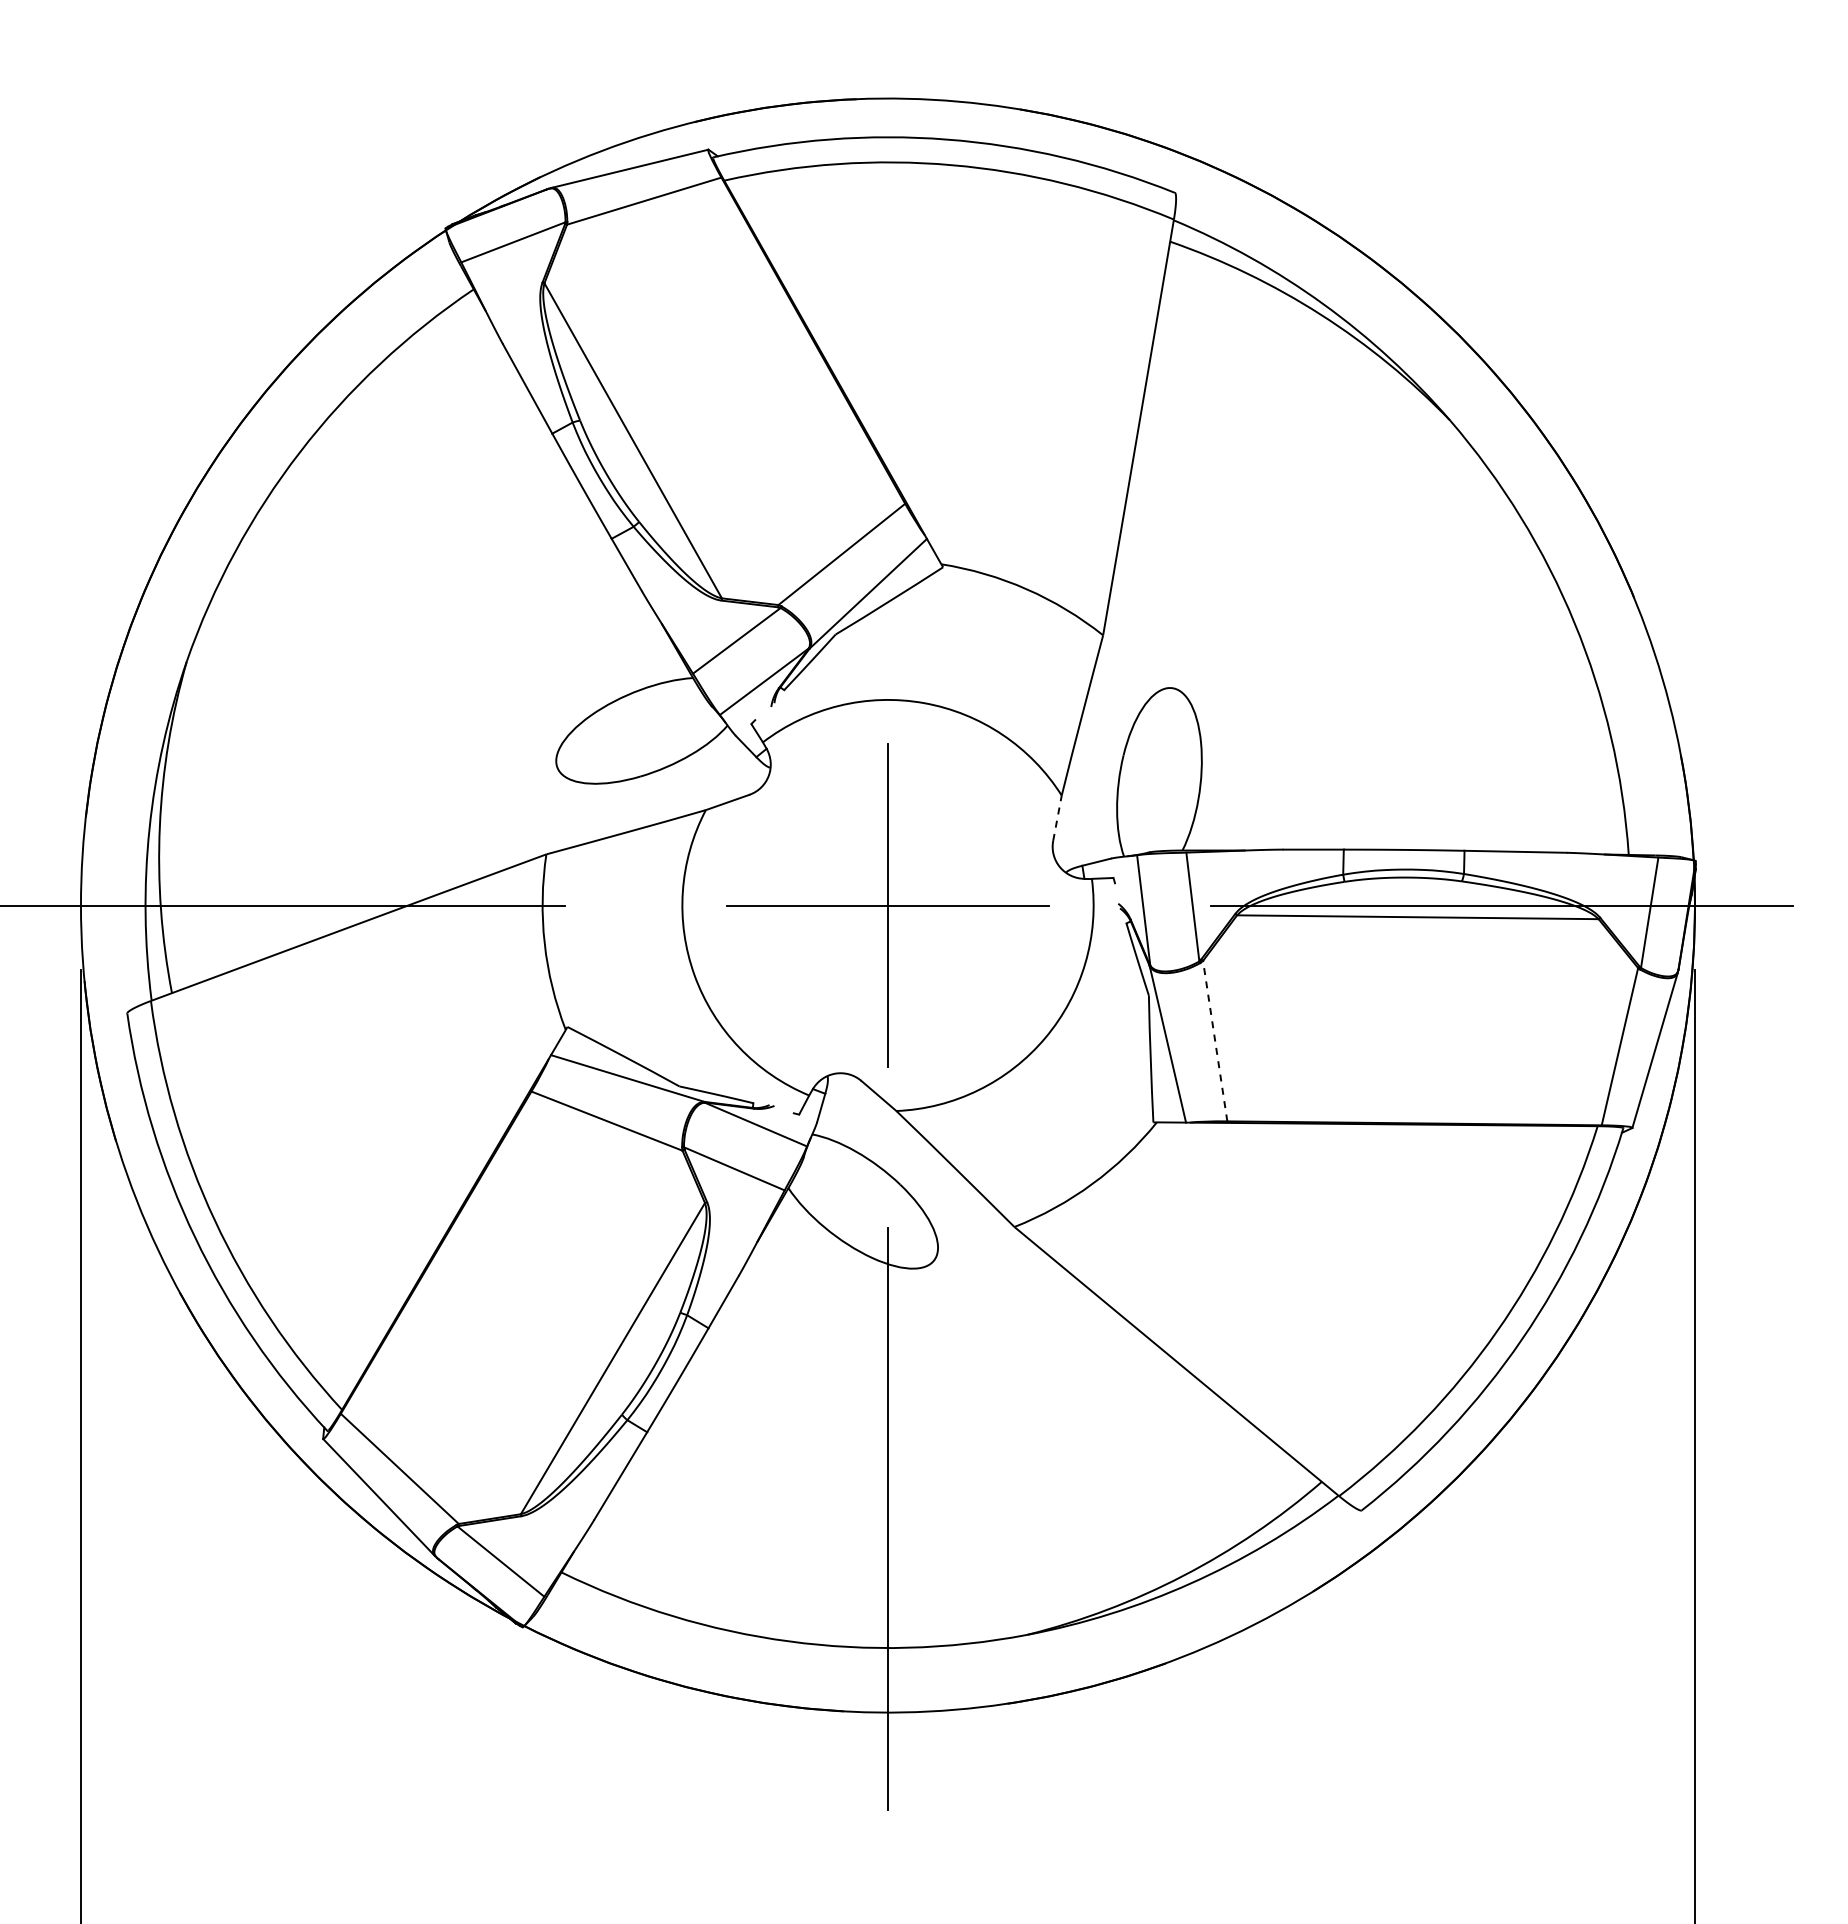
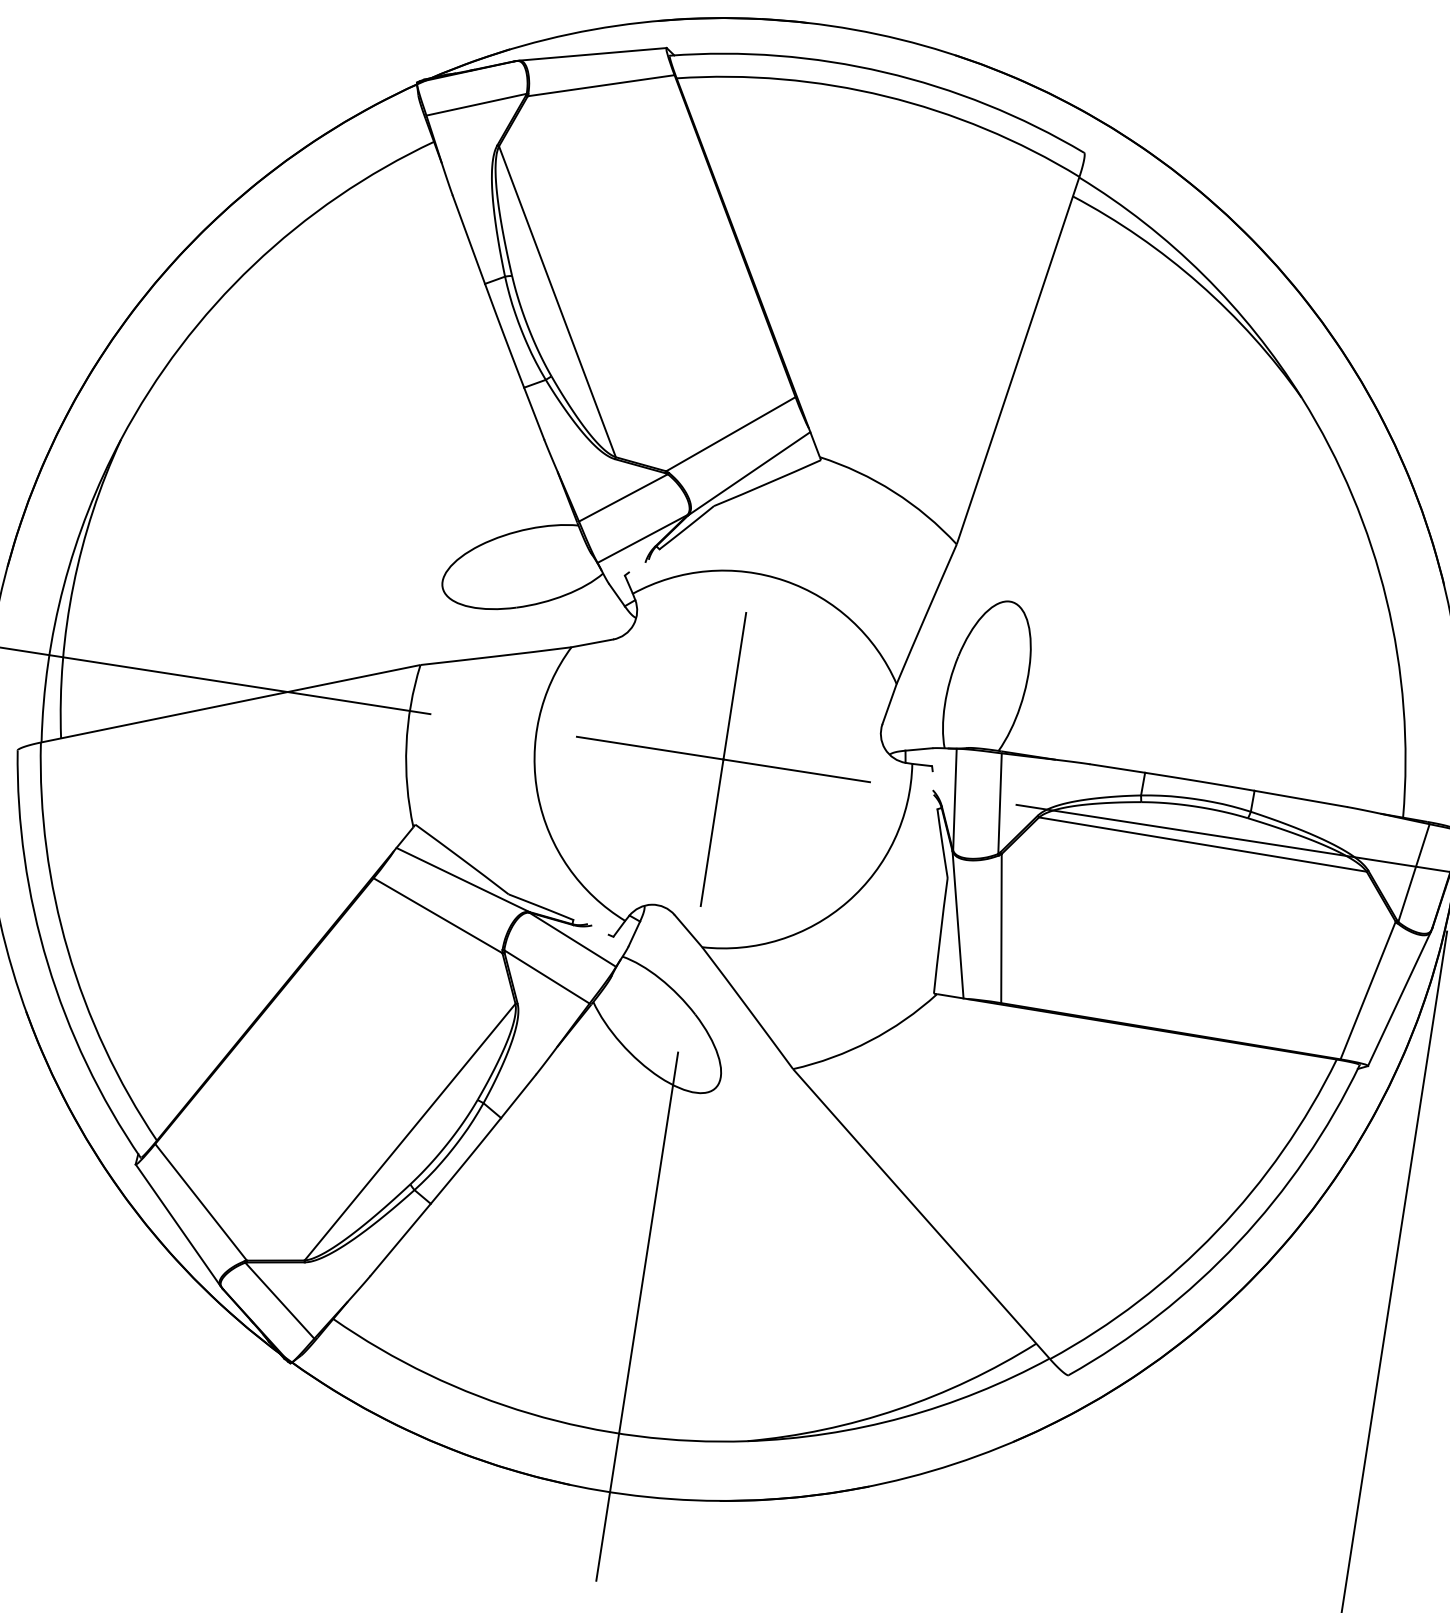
line: (1057, 817) -> (889, 703), dashed -> solid
line: (1215, 1040) -> (1001, 928), dashed -> solid

